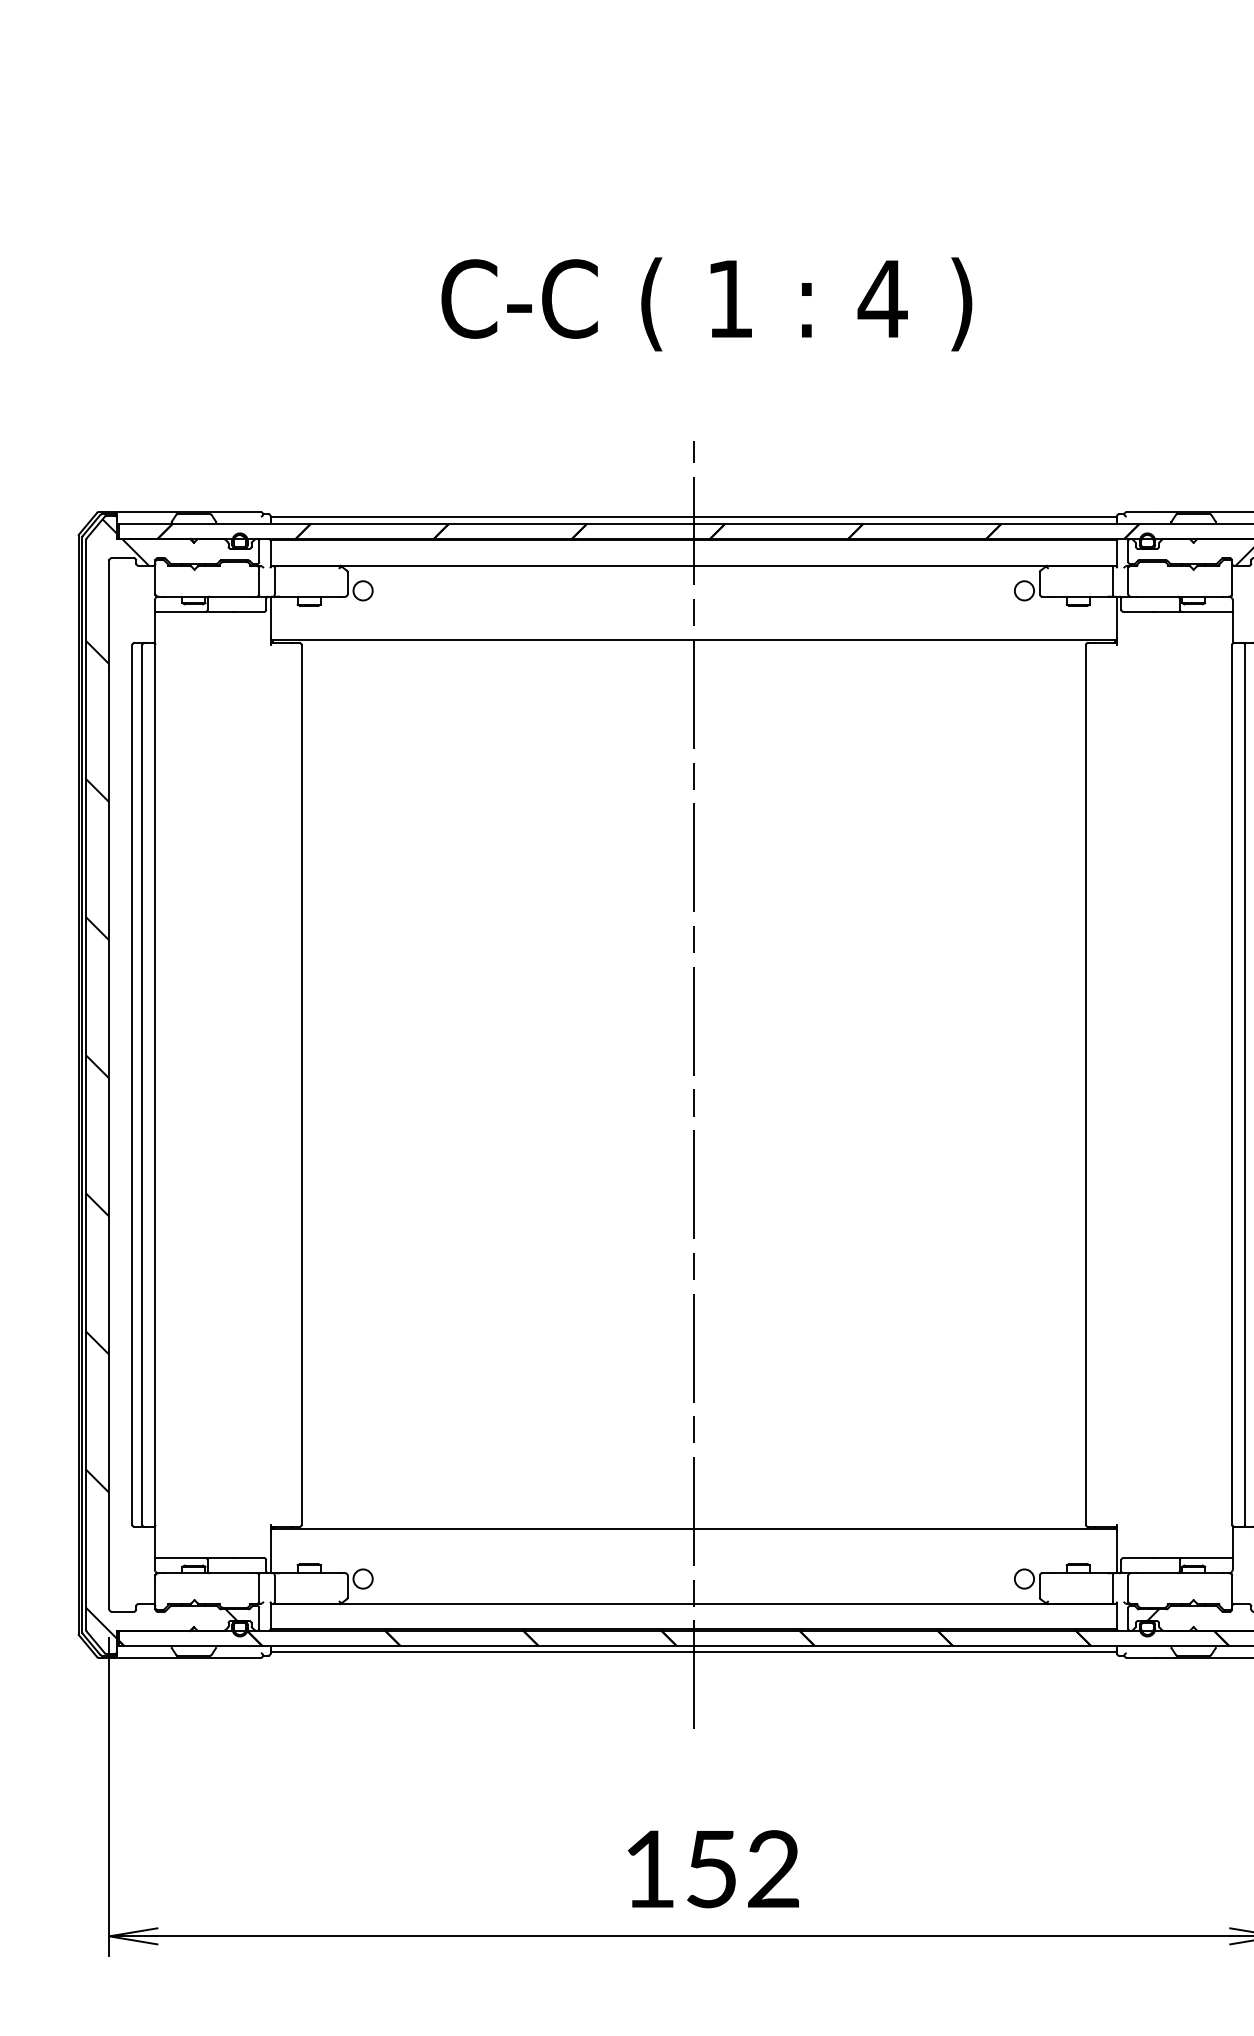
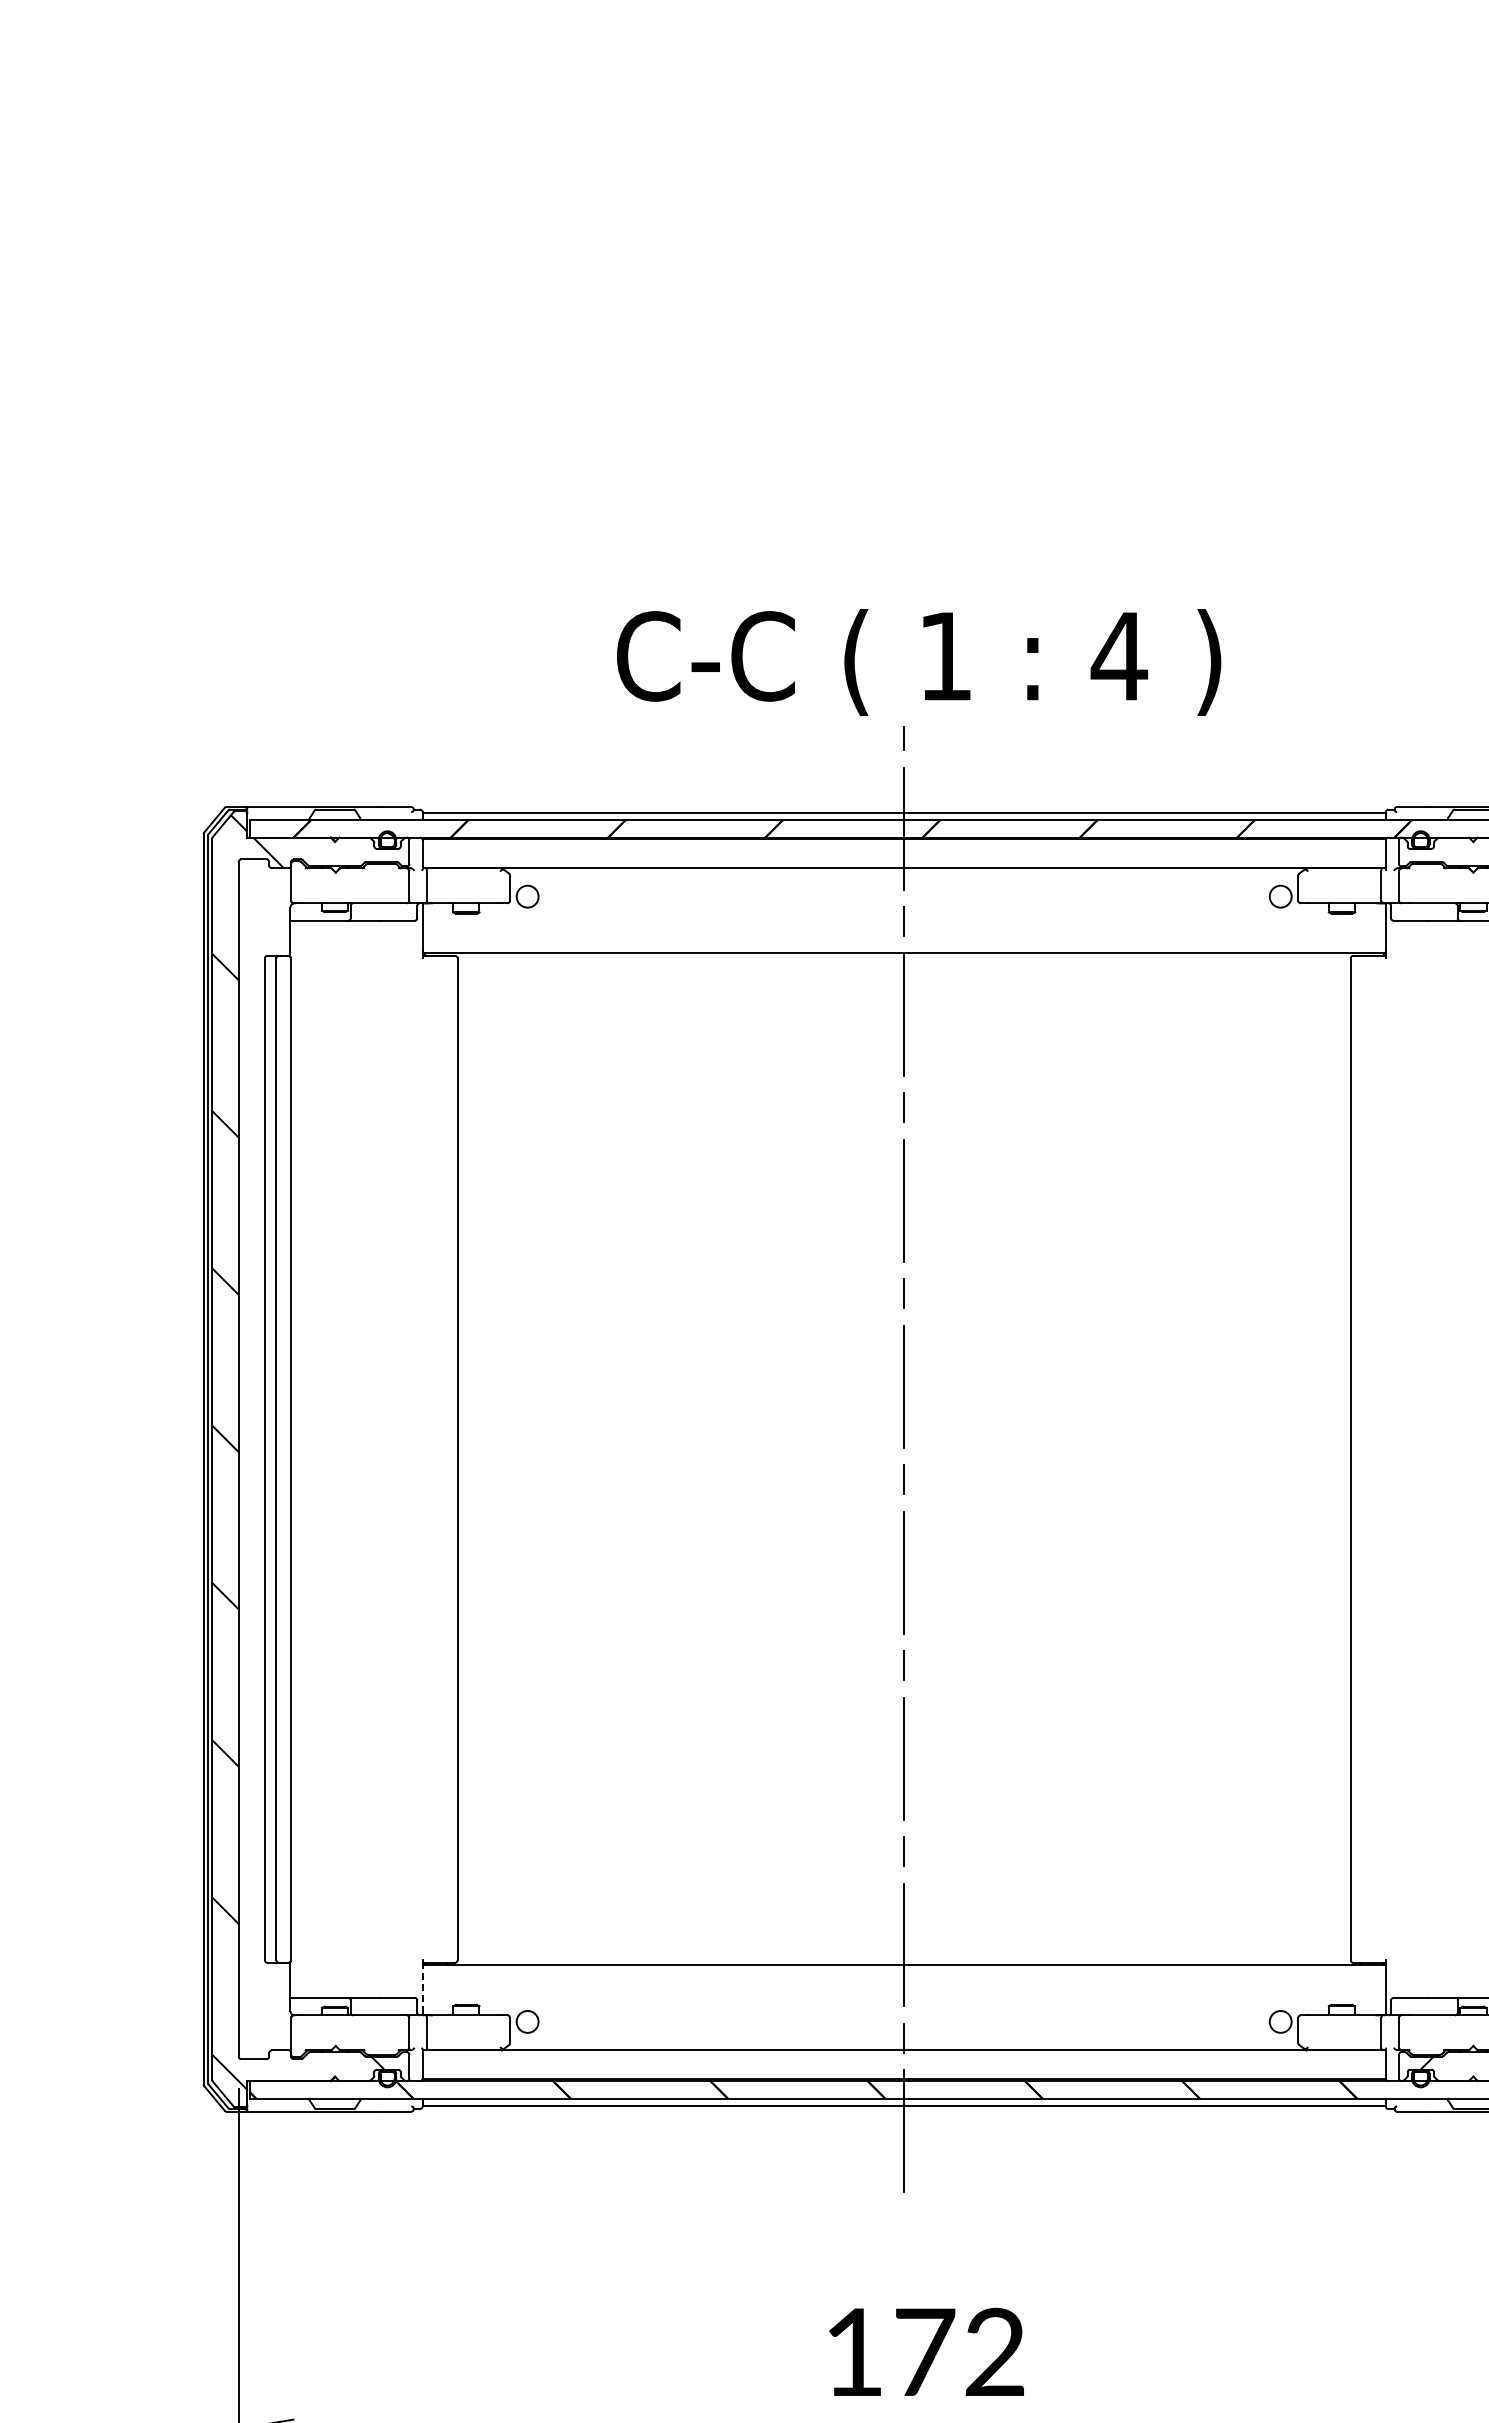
text: (707, 304) -> (919, 662), moved
line: (270, 1551) -> (422, 1990), solid -> dashed
text: (712, 1869) -> (925, 2352), 152 -> 172

